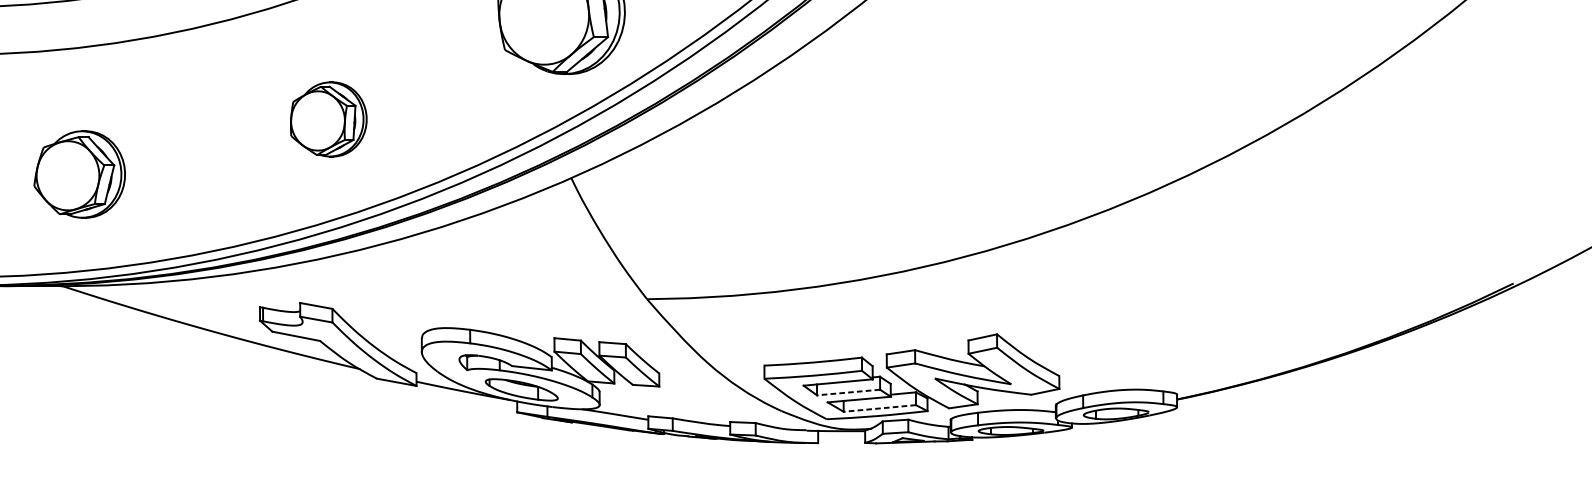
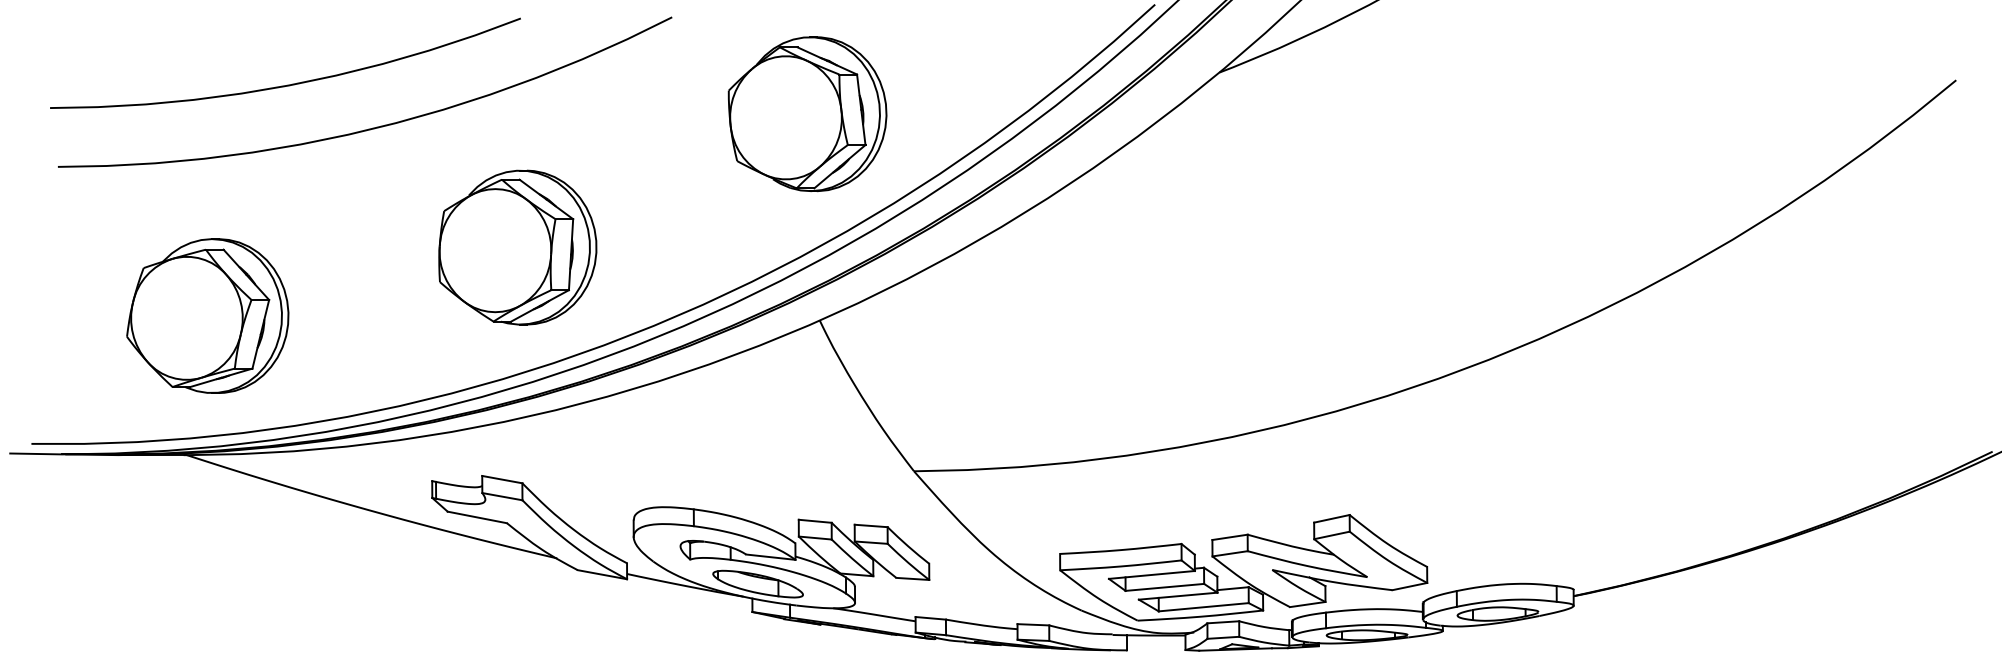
part: (328, 119) -> (517, 247), size x1.67
part: (79, 174) -> (207, 315), size x1.43
line: (848, 392) -> (1164, 587), dashed -> solid
line: (879, 408) -> (1203, 607), dashed -> solid

